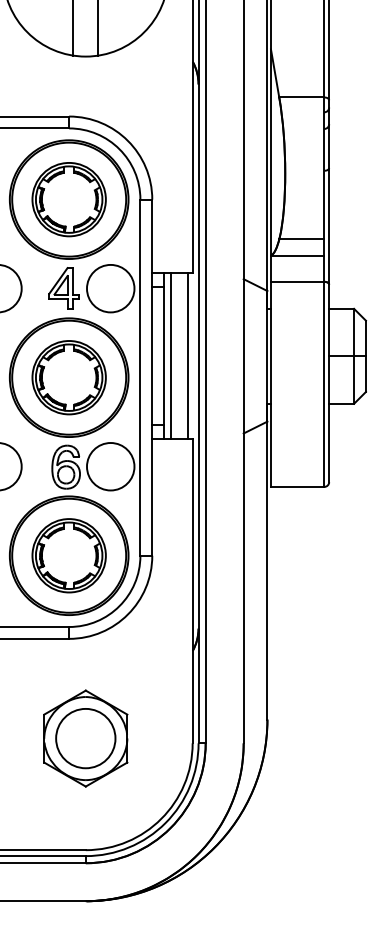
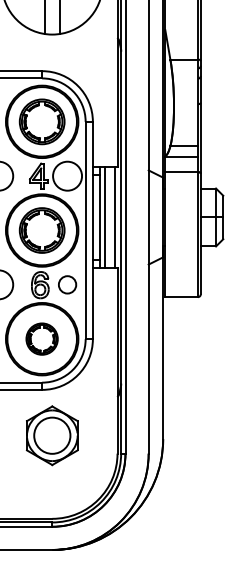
circle: (110, 466) -> (67, 284), size x0.6
part: (68, 554) -> (41, 338), size x0.7
part: (84, 738) -> (51, 435), moved

